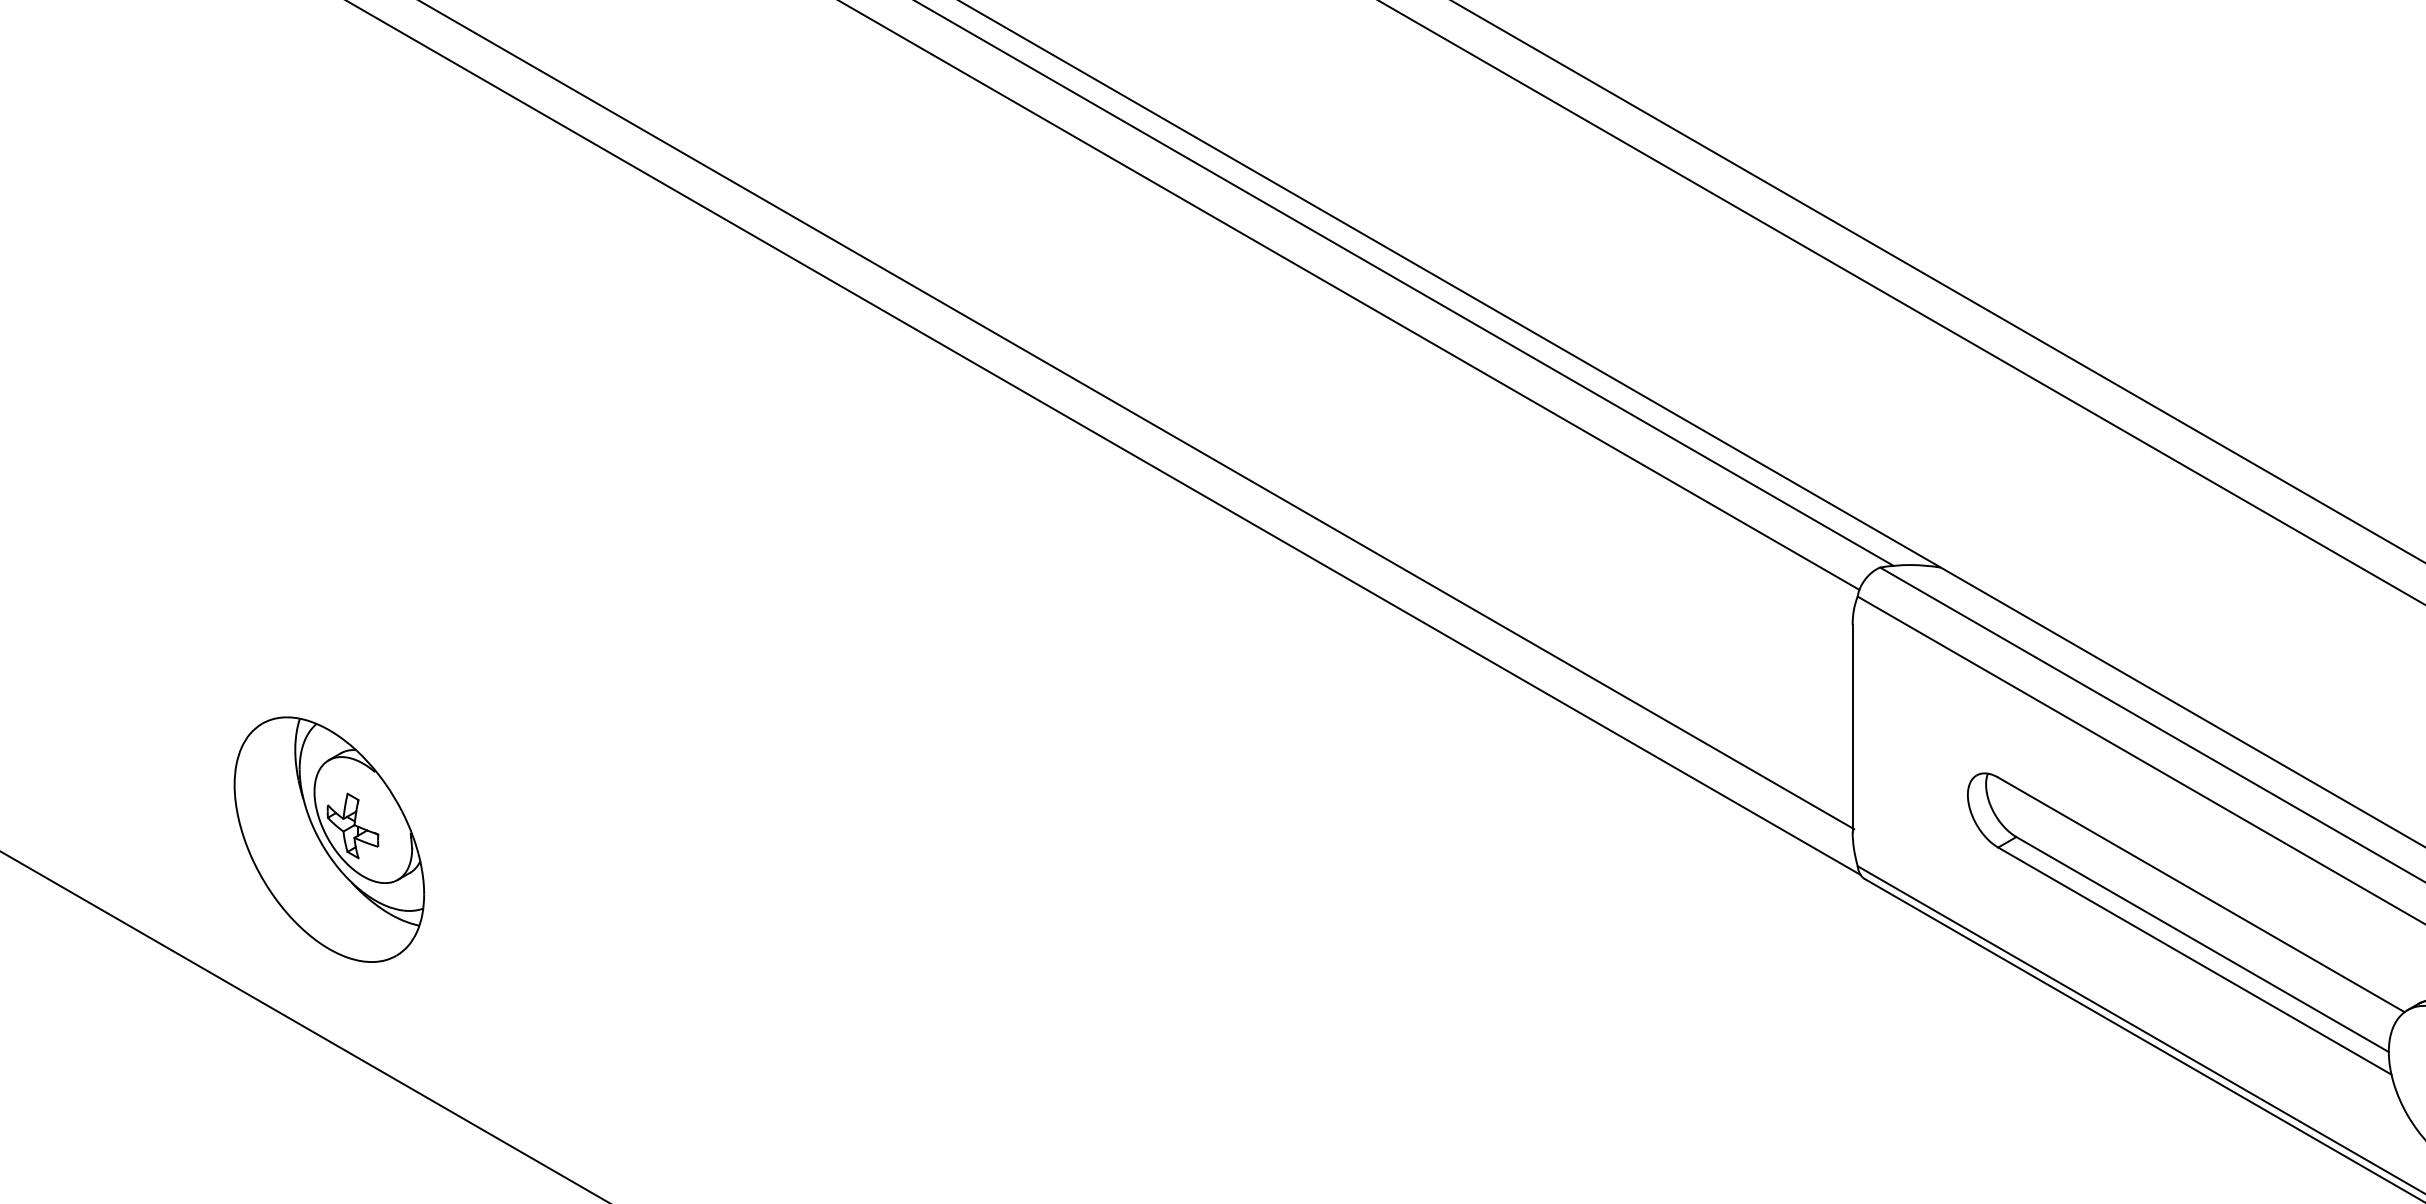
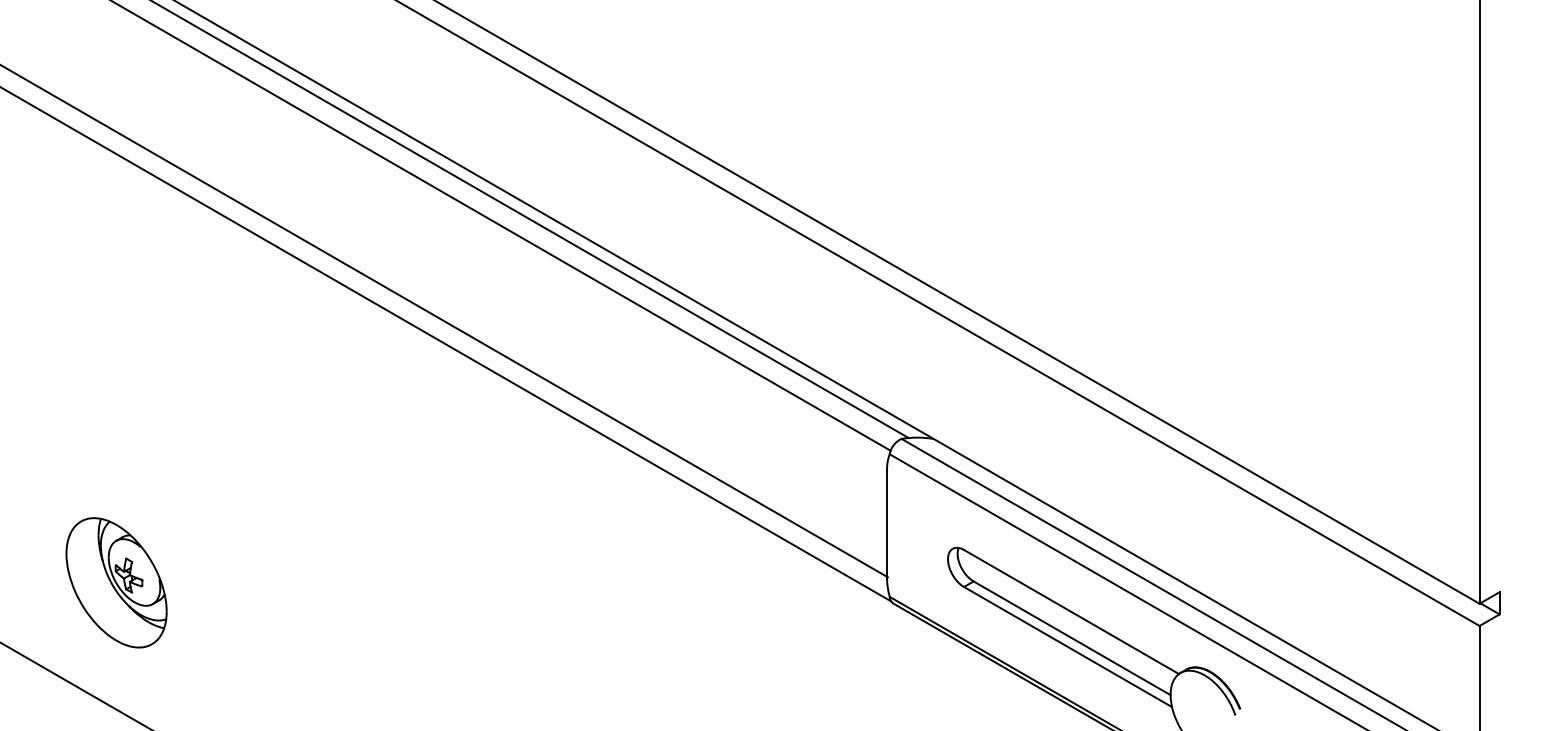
part: (329, 839) -> (116, 582), moved

